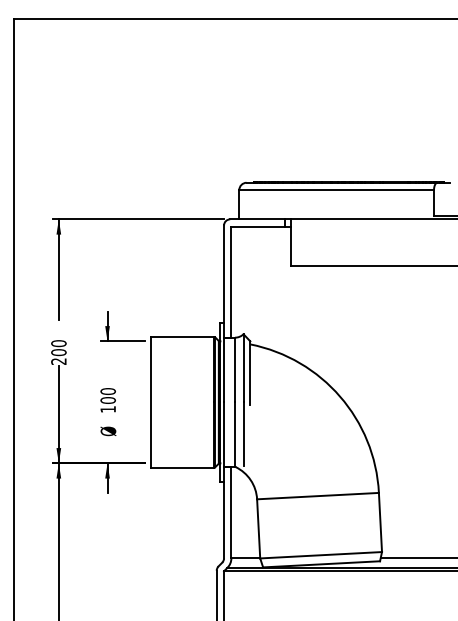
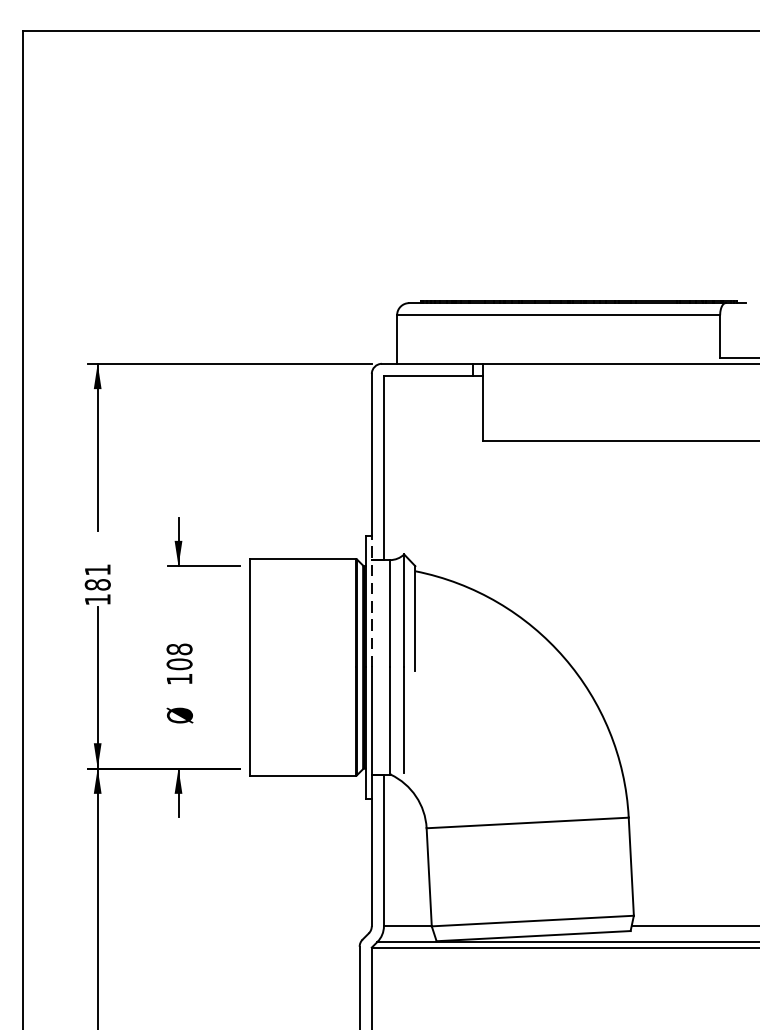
text: (58, 352) -> (97, 584), 200 -> 181
line: (224, 362) -> (372, 601), solid -> dashed
text: (107, 391) -> (178, 649), 100 -> 108

